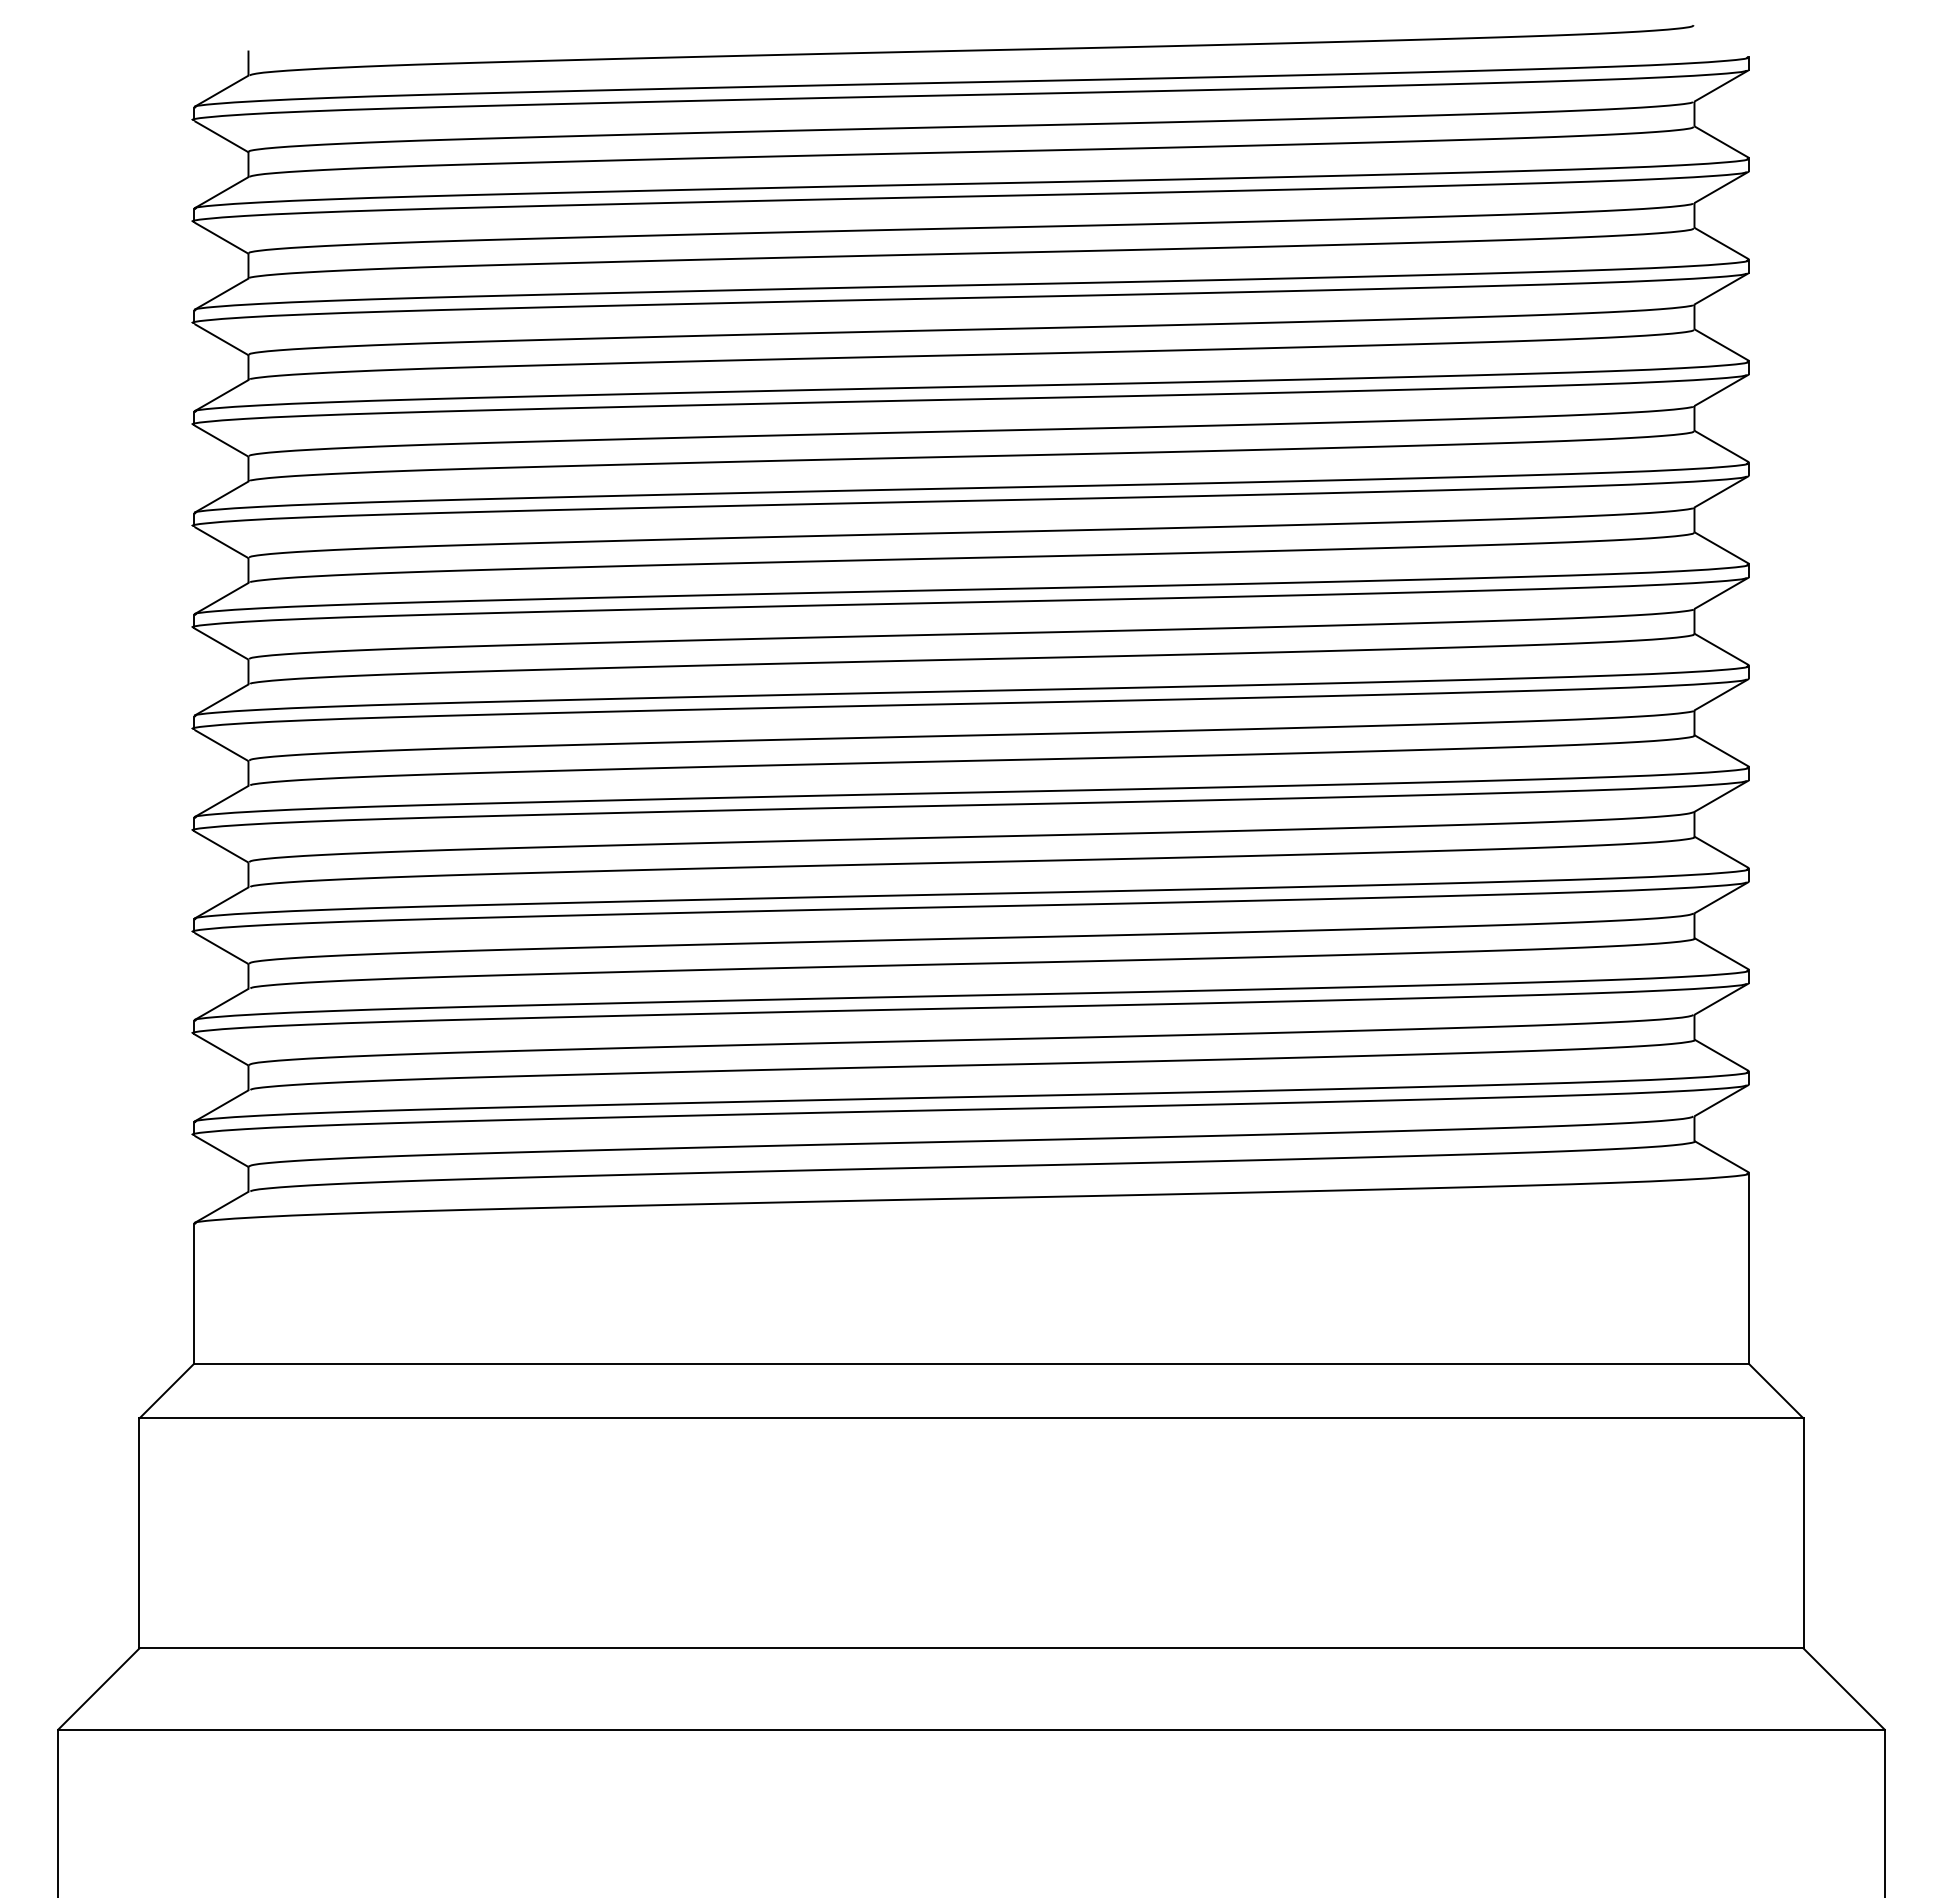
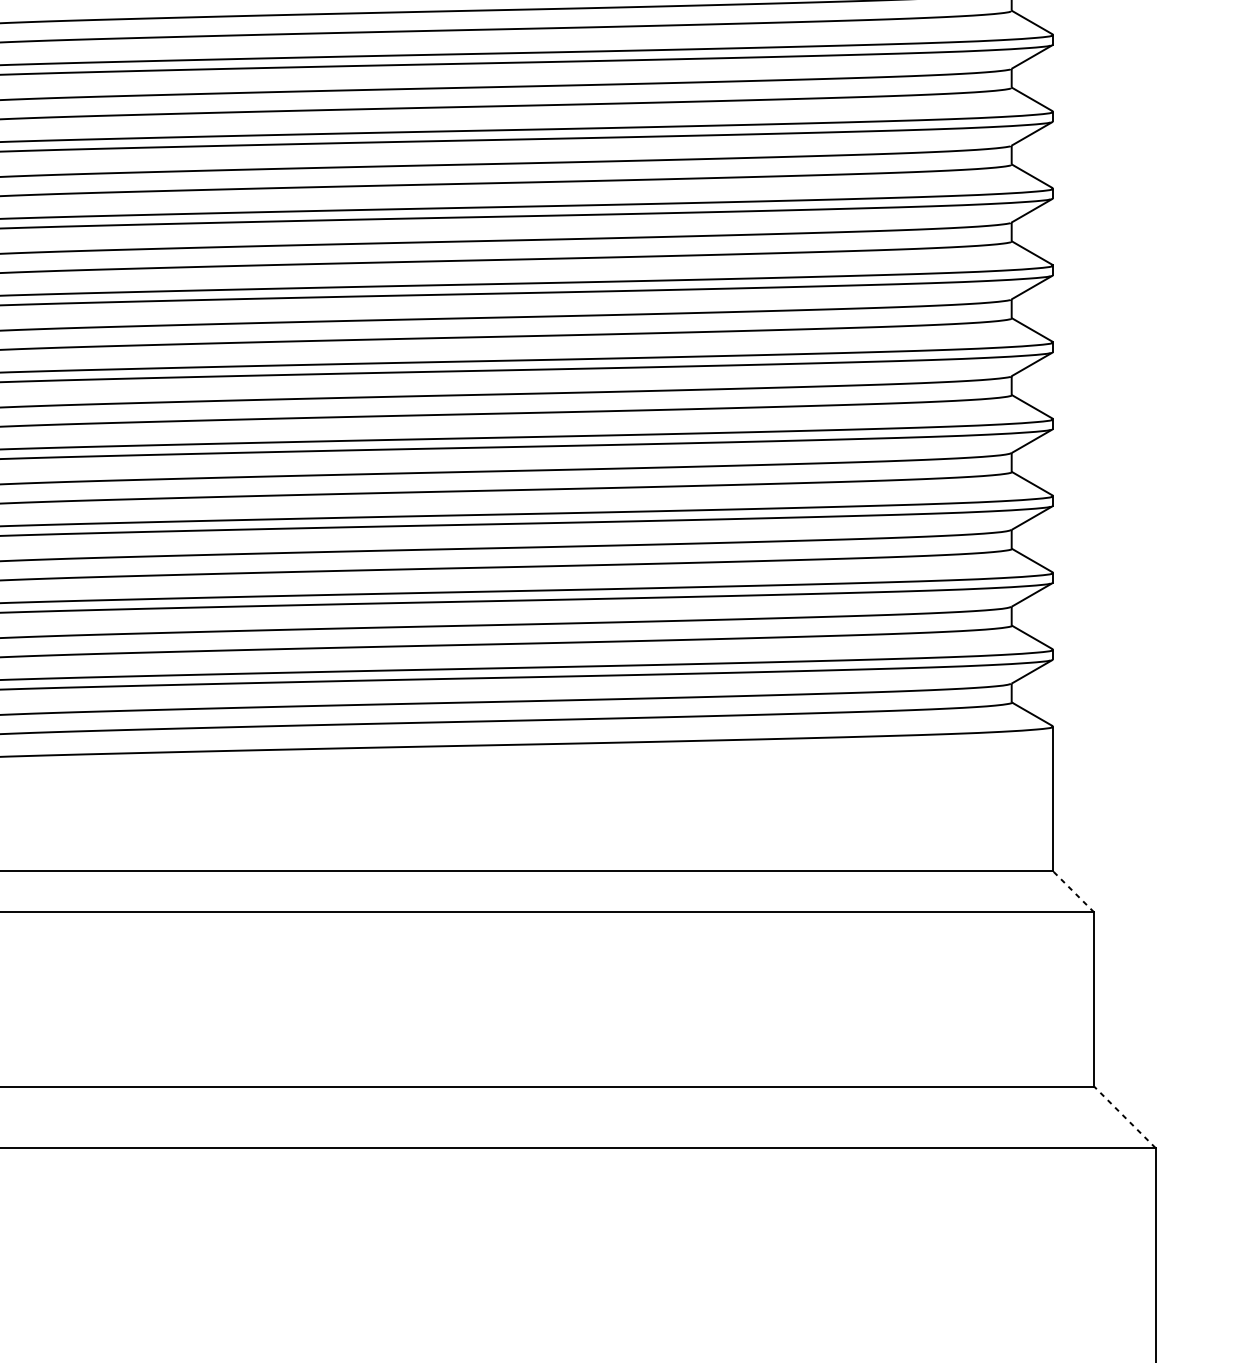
line: (1776, 1391) -> (1073, 892), solid -> dashed
line: (1843, 1688) -> (1124, 1116), solid -> dashed

